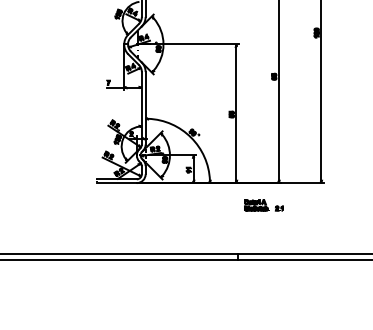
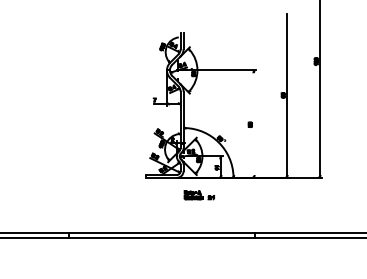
line: (237, 114) -> (254, 124), removed
part: (262, 205) -> (198, 195), moved

